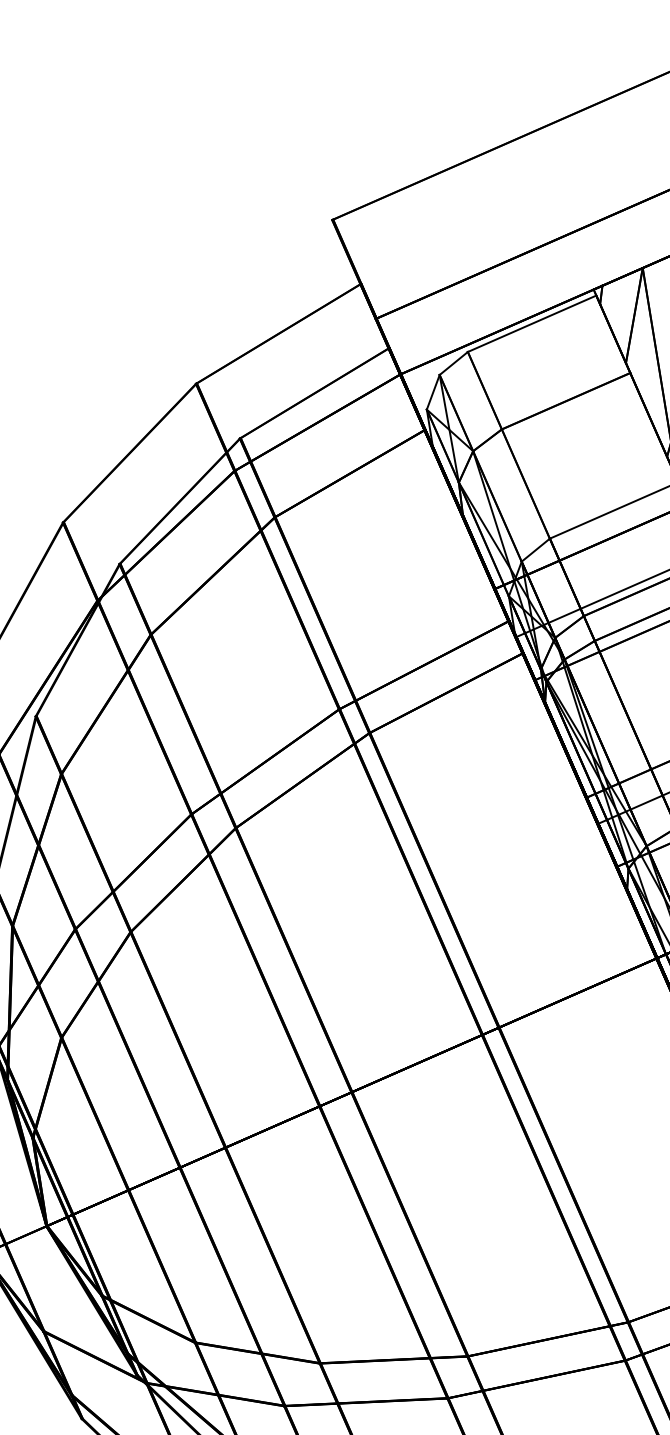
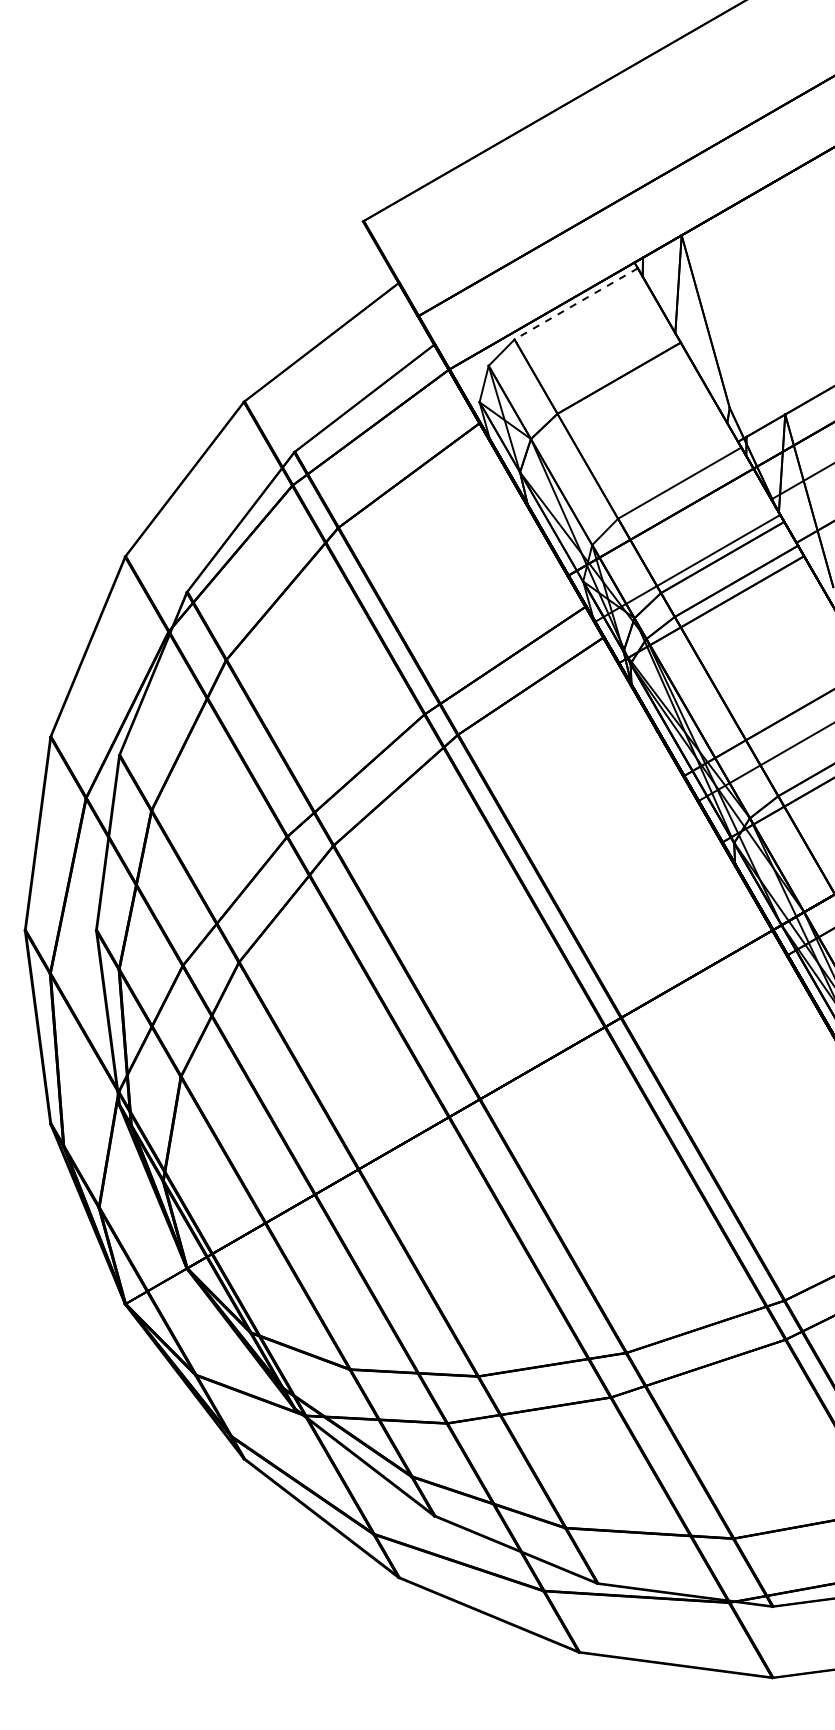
line: (531, 324) -> (575, 304), solid -> dashed

